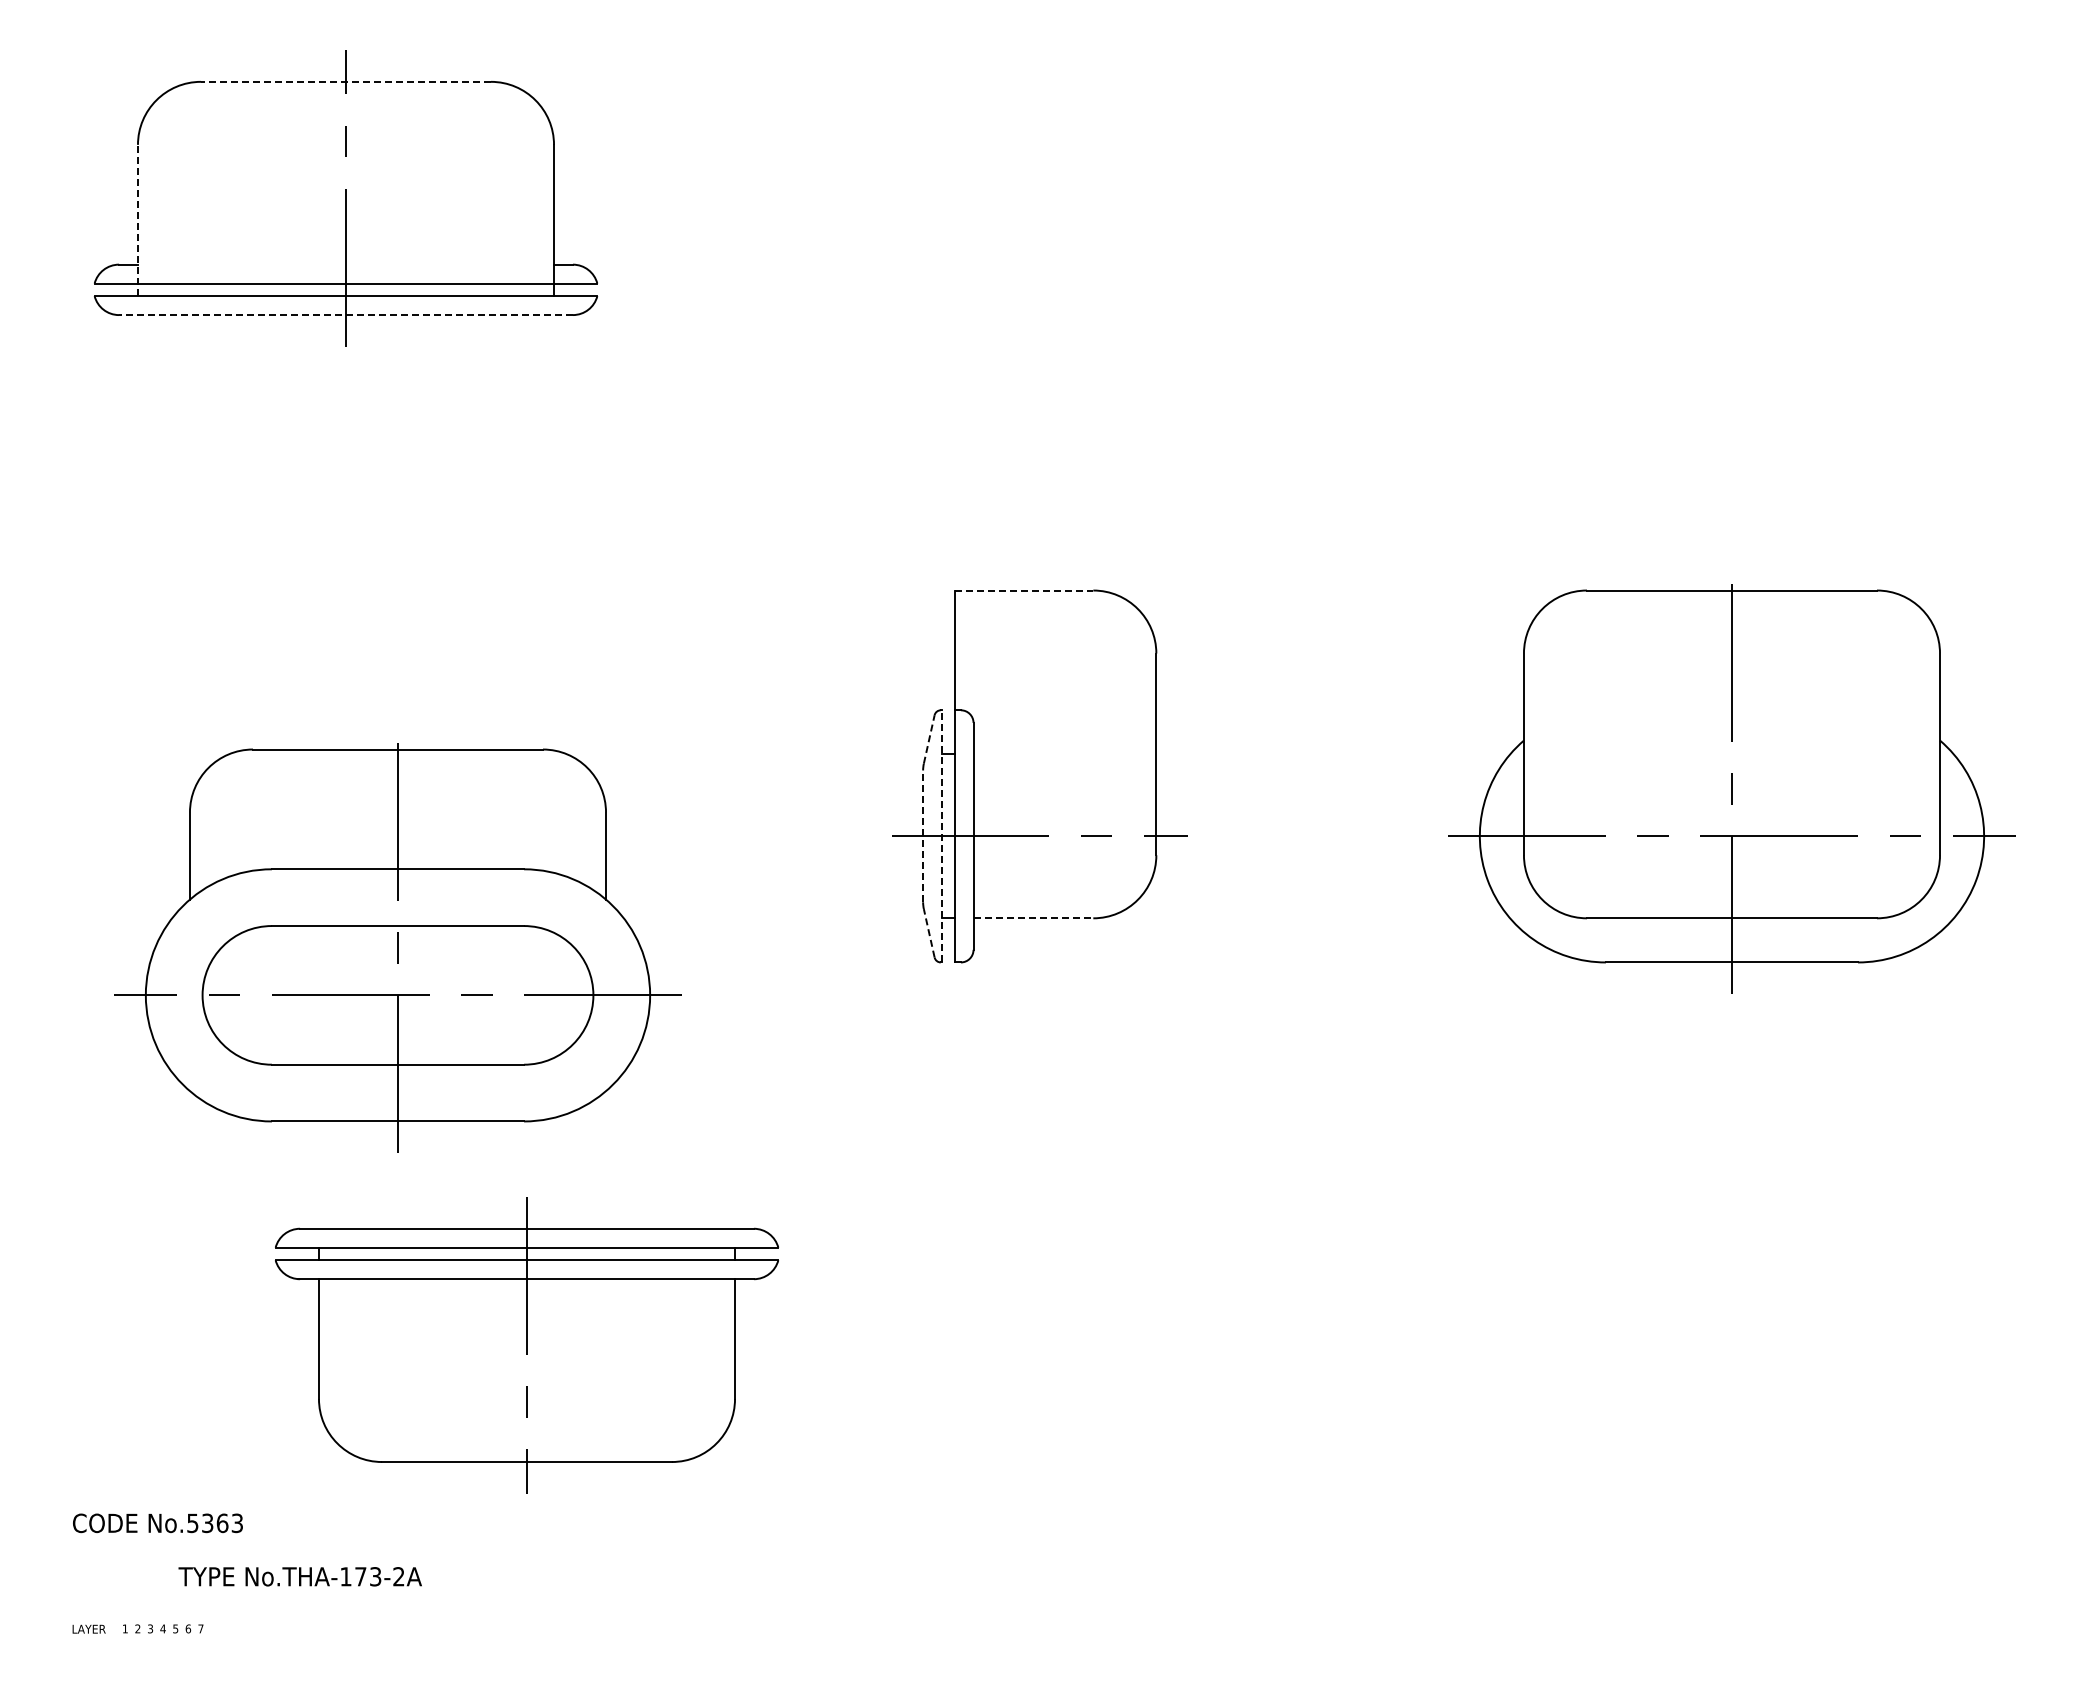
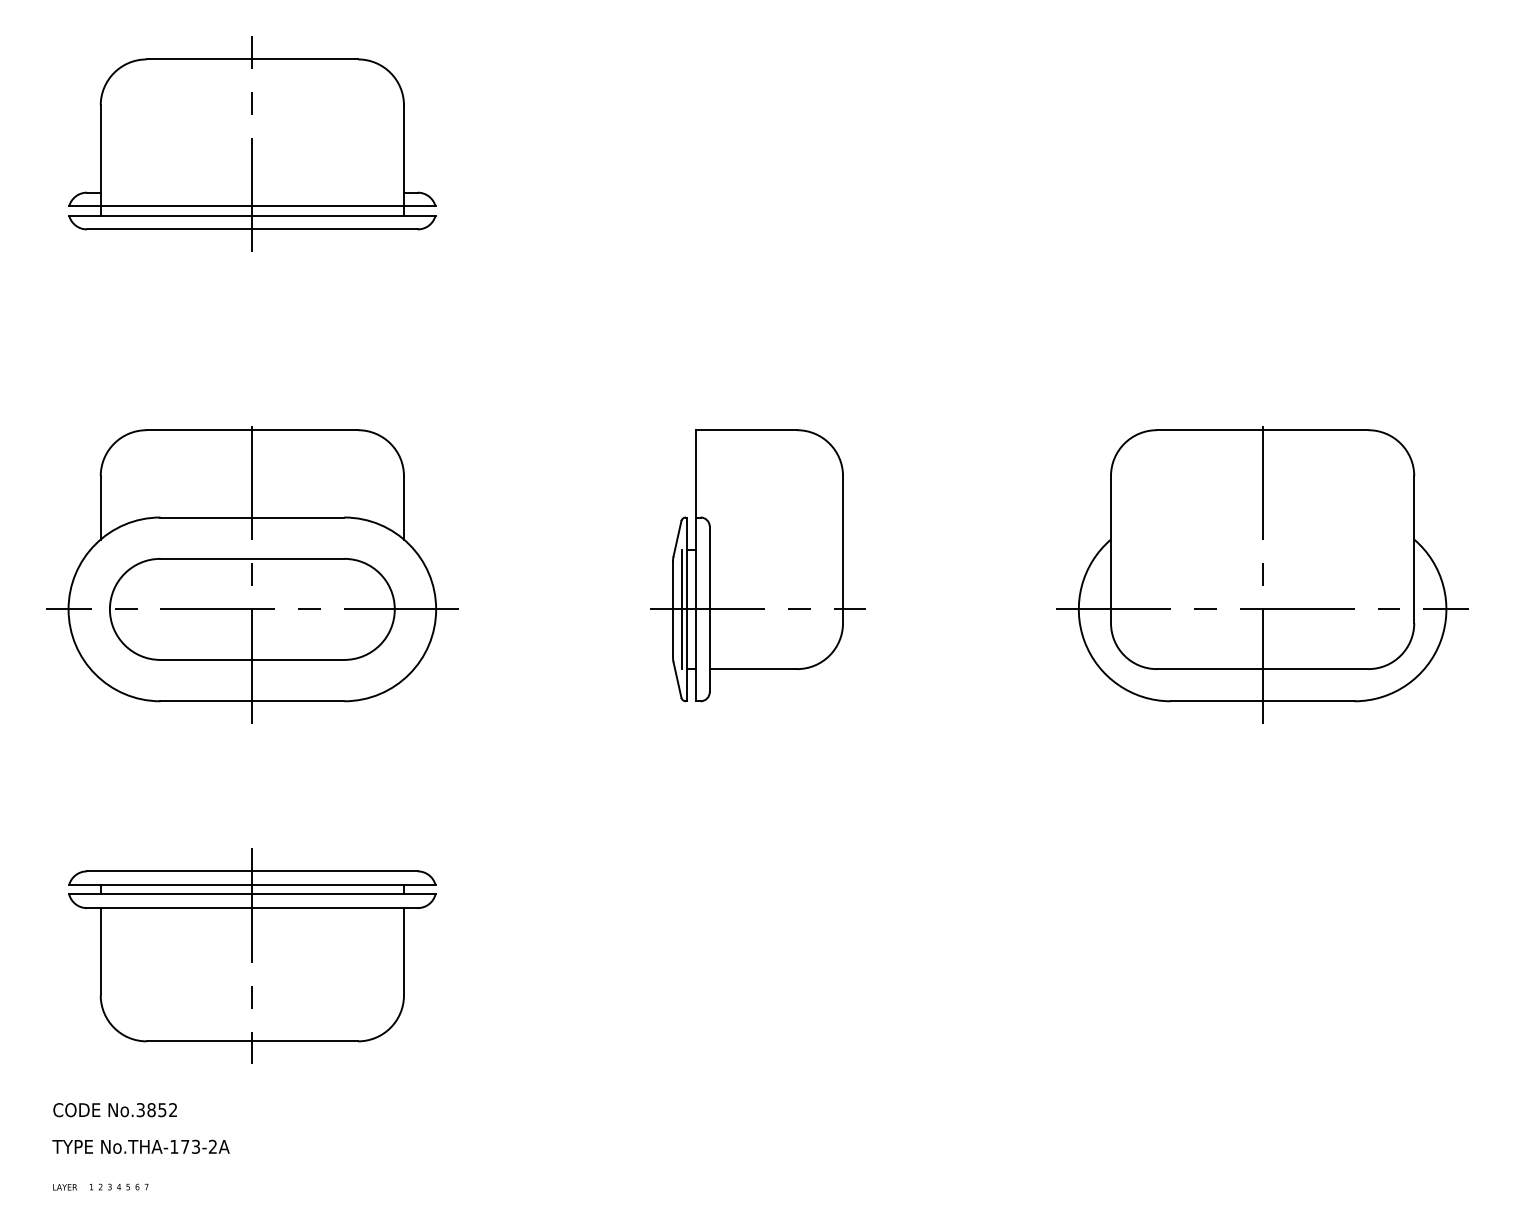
line: (346, 81) -> (252, 59), dashed -> solid
line: (137, 220) -> (100, 160), dashed -> solid
line: (346, 315) -> (252, 229), dashed -> solid
line: (1024, 590) -> (746, 430), dashed -> solid
line: (929, 739) -> (677, 538), dashed -> solid
line: (942, 835) -> (687, 608), dashed -> solid
line: (923, 836) -> (673, 609), dashed -> solid
line: (935, 836) -> (682, 609), added
line: (1033, 918) -> (753, 669), dashed -> solid
line: (929, 933) -> (677, 680), dashed -> solid
part: (397, 947) -> (252, 574), moved
part: (526, 1345) -> (252, 956), moved
text: (214, 1523) -> (156, 1110), No.5363 -> No.3852
text: (299, 1576) -> (140, 1146), moved

